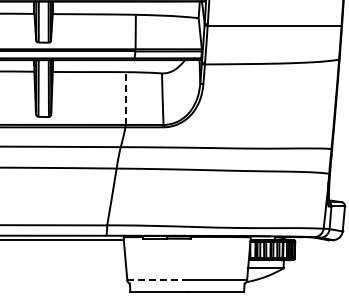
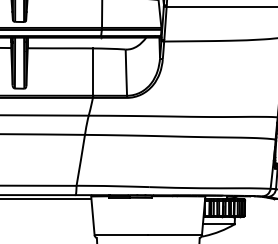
line: (125, 98) -> (92, 72), dashed -> solid
line: (157, 280) -> (121, 235), dashed -> solid

